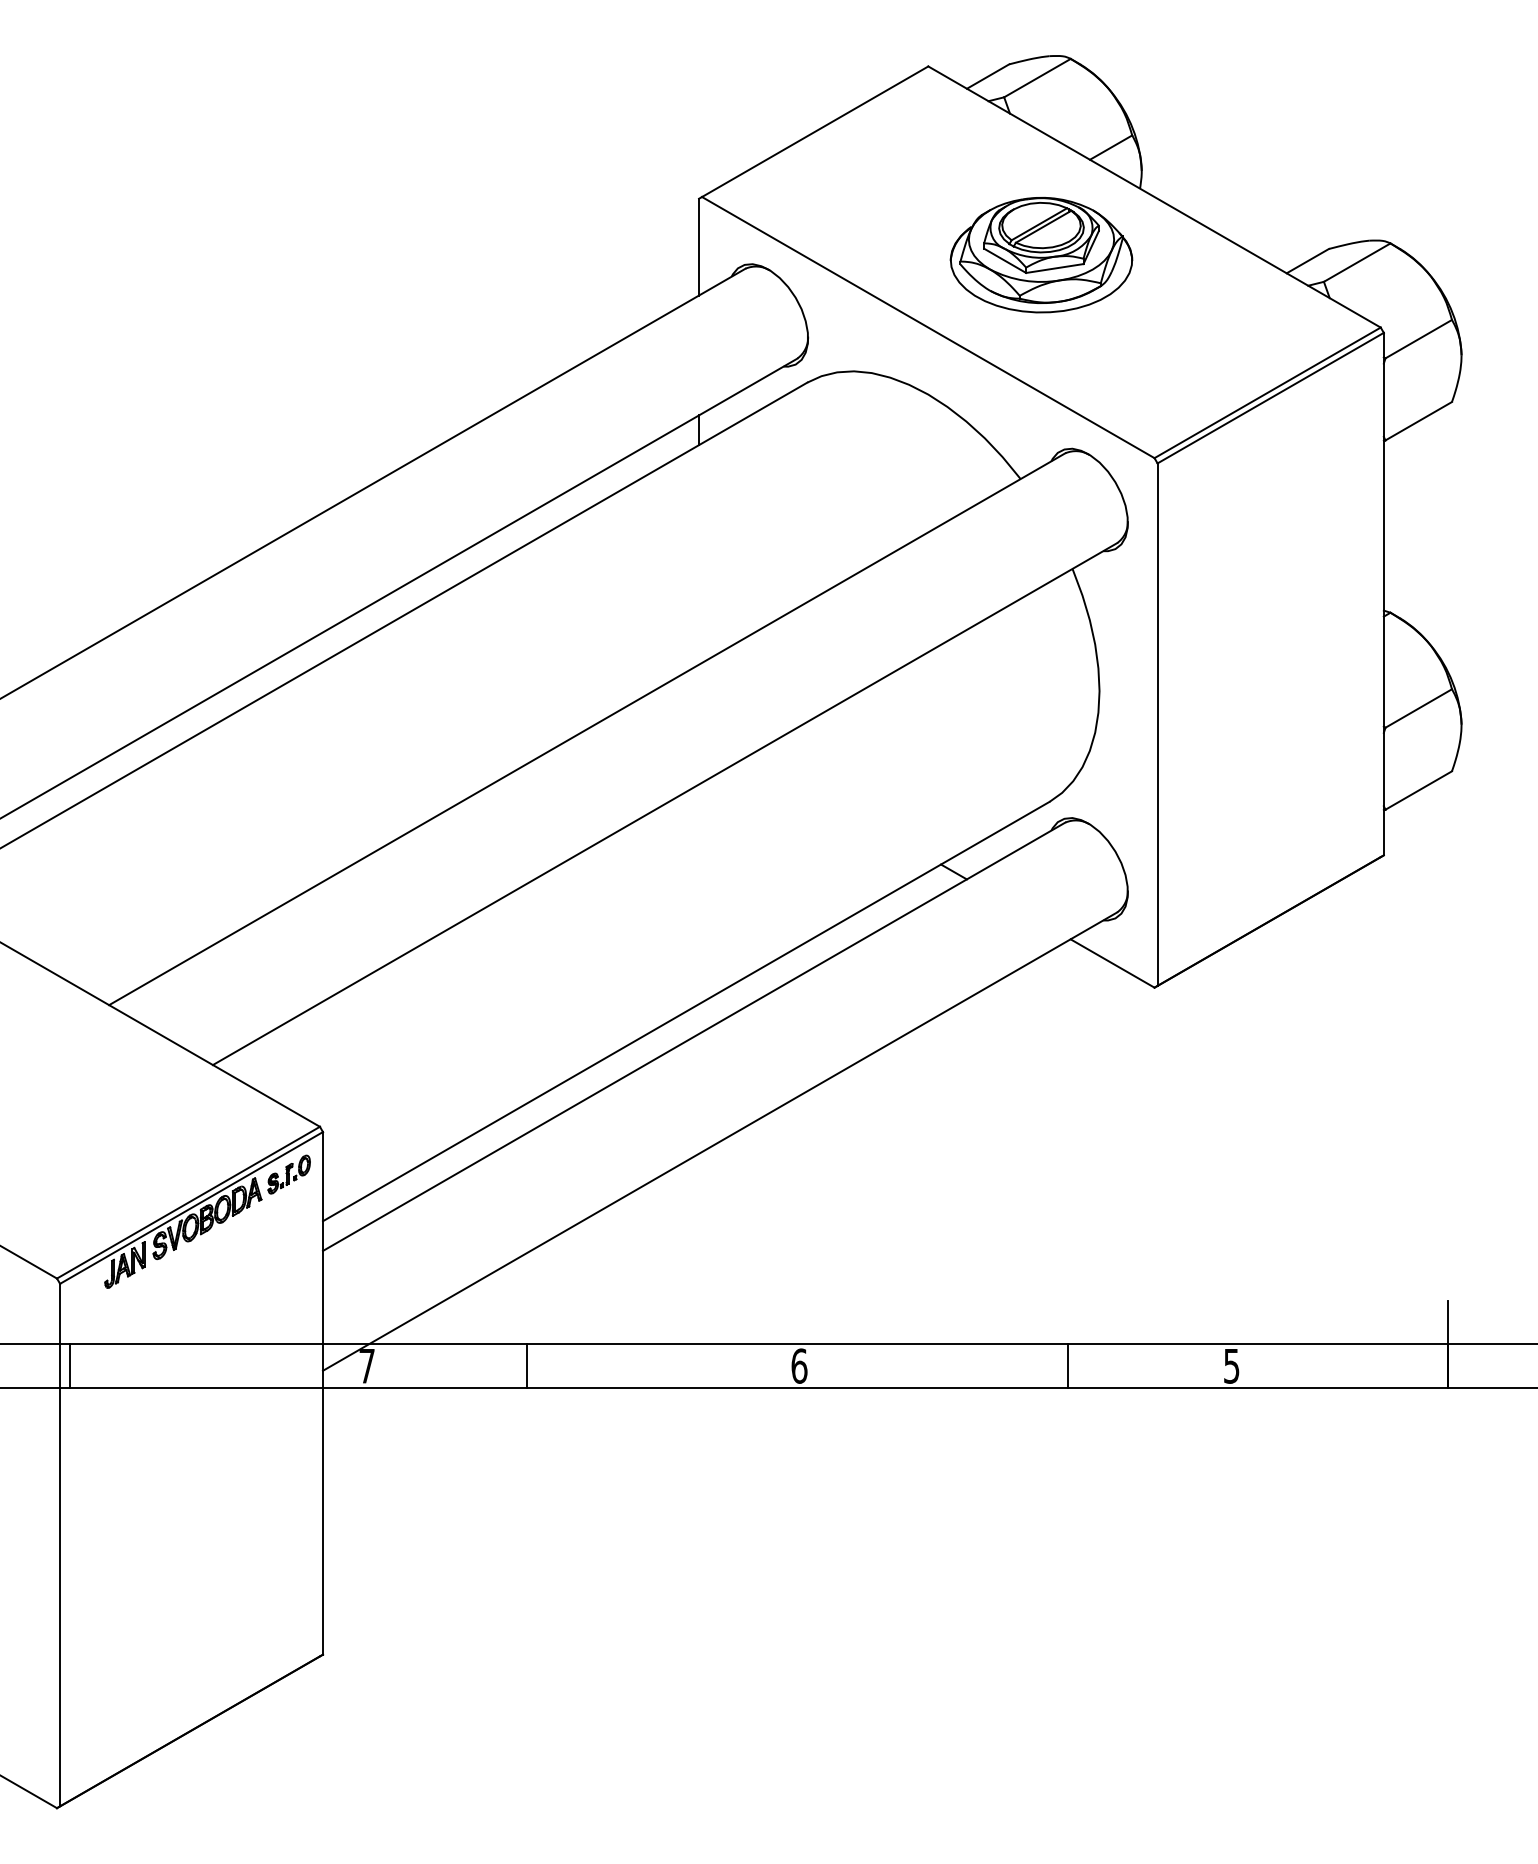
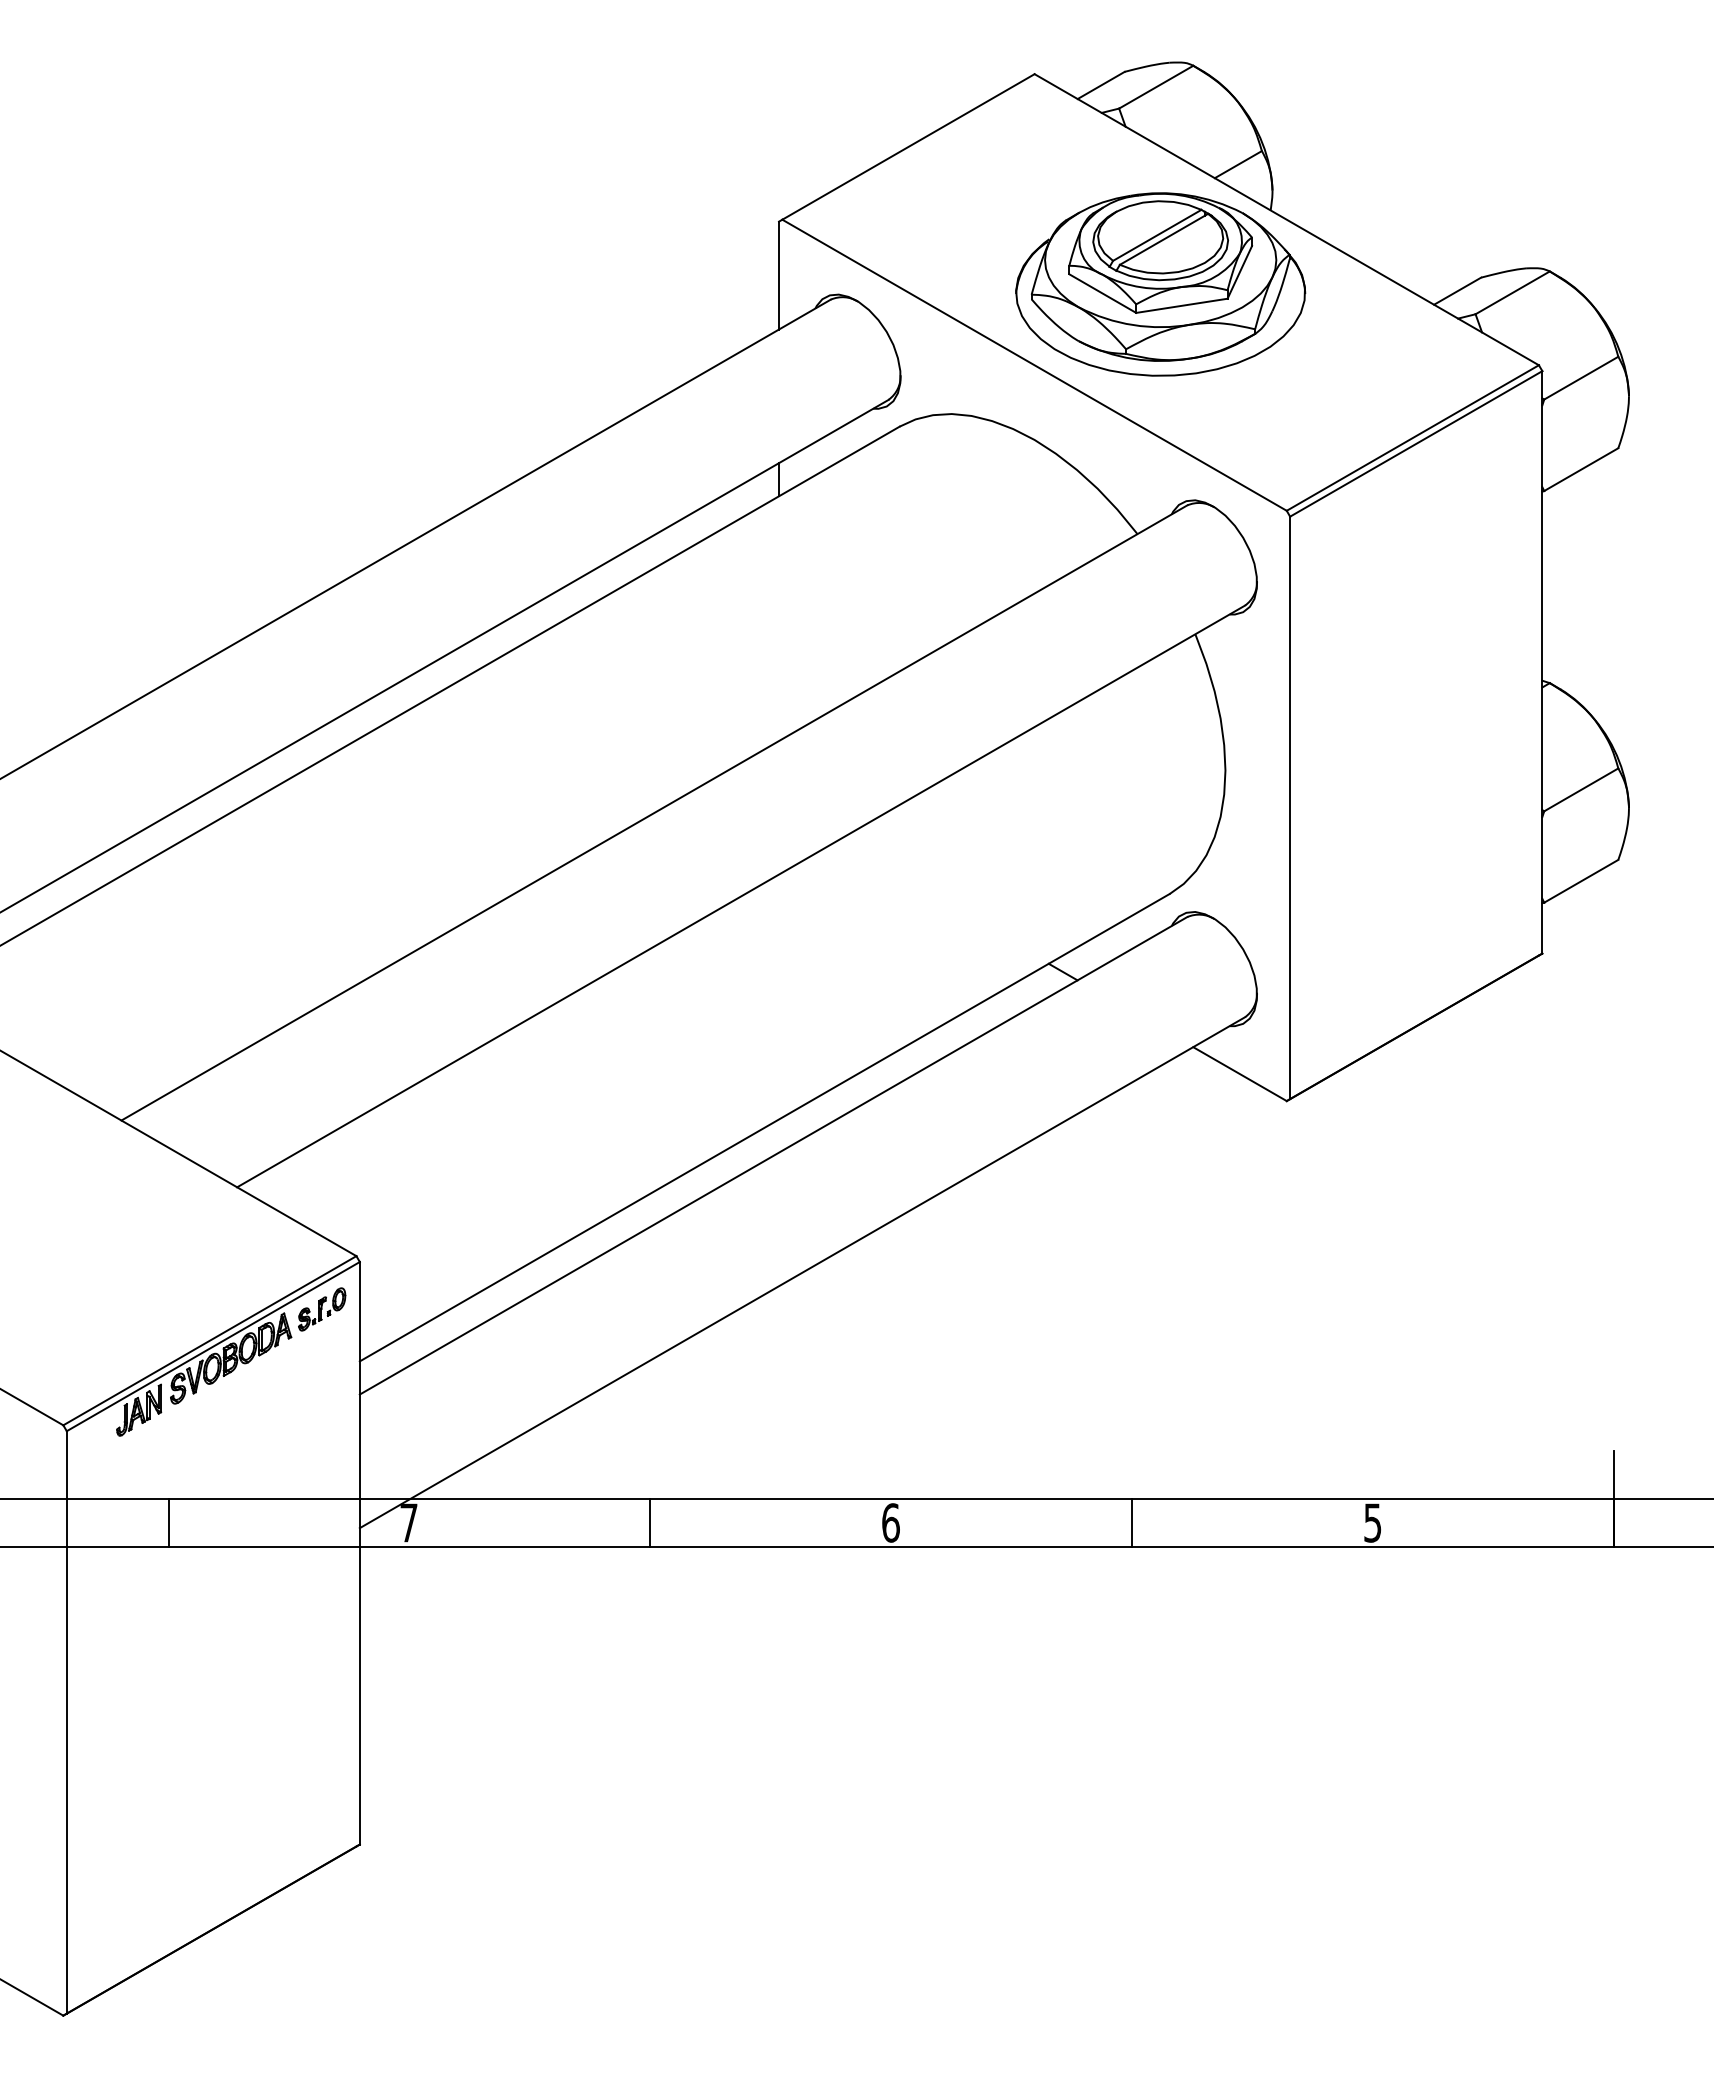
part: (1041, 255) -> (1160, 284), size x1.43
line: (69, 1365) -> (168, 1522), moved
line: (527, 1365) -> (650, 1522), moved
line: (1068, 1365) -> (1132, 1522), moved

